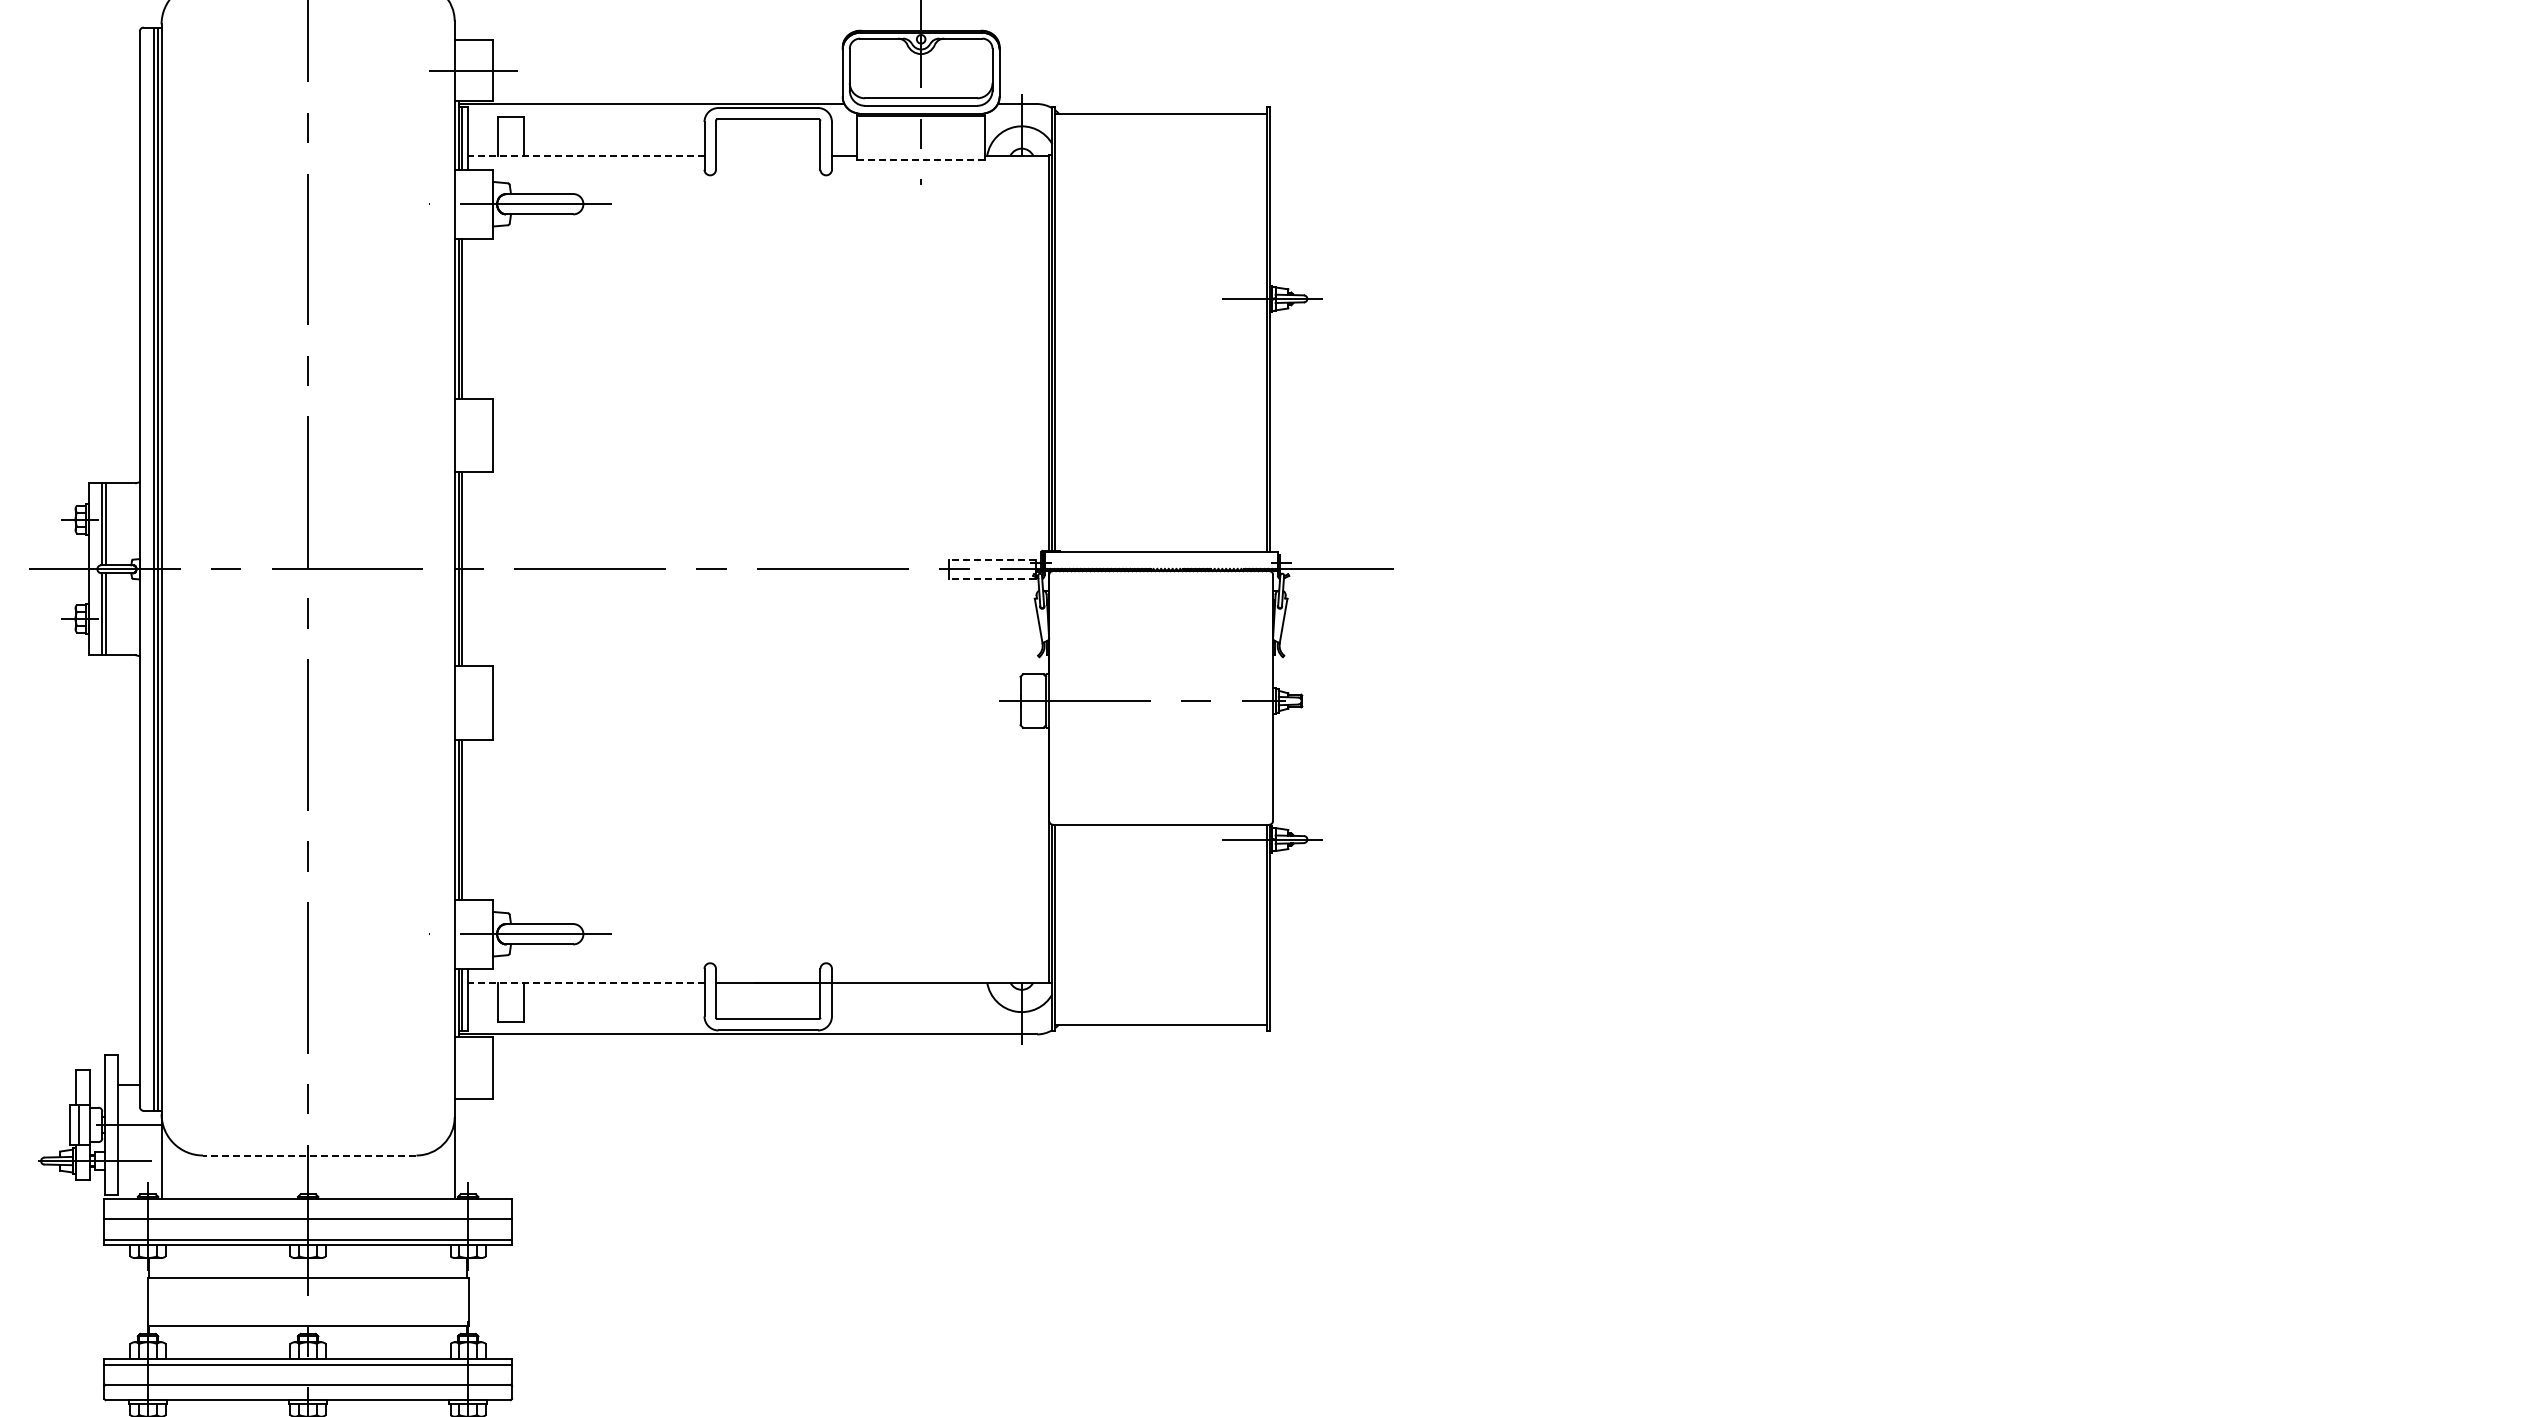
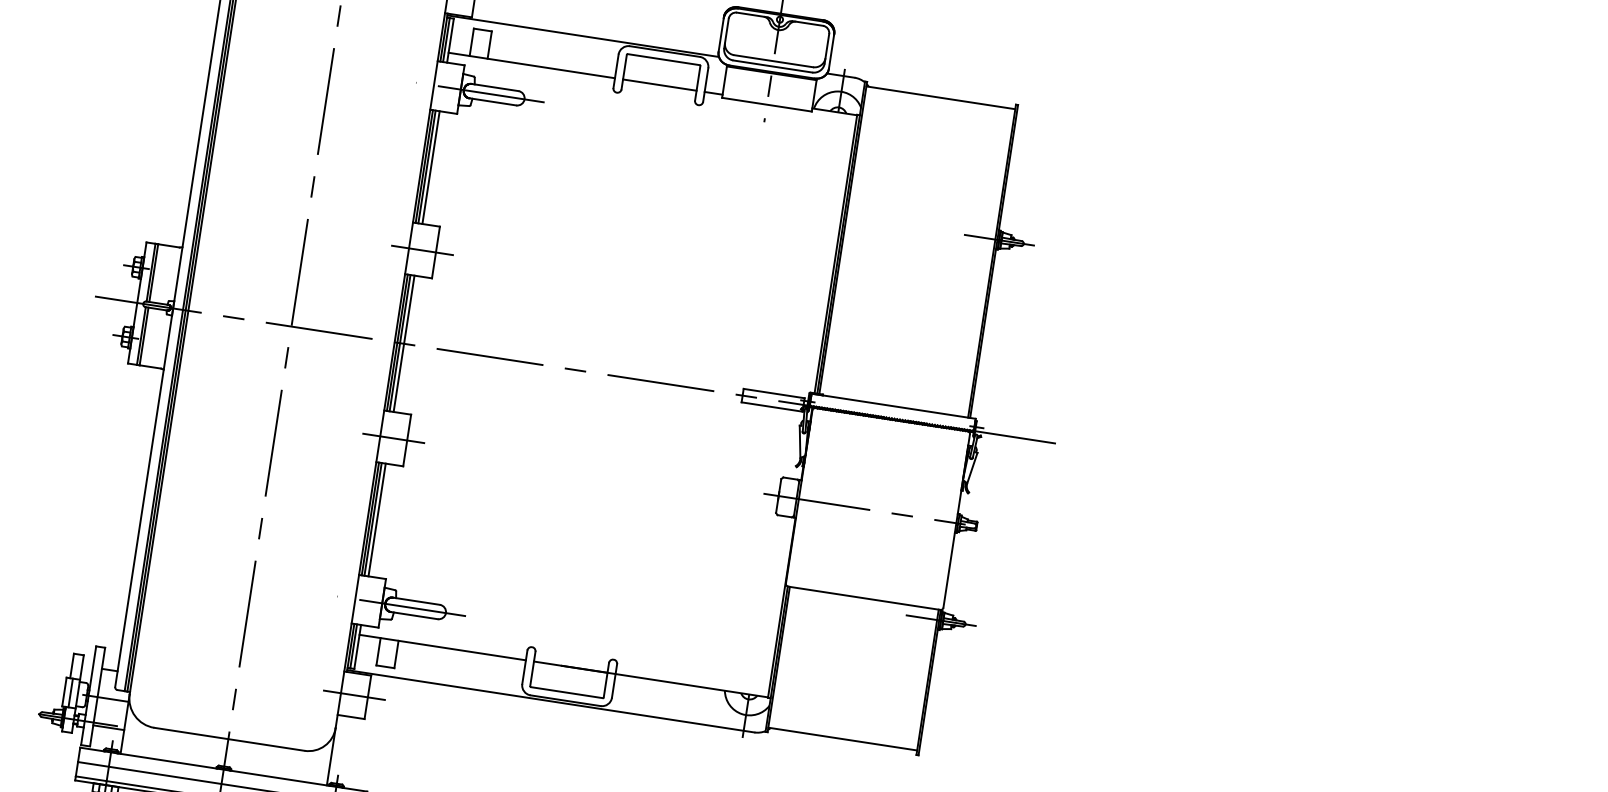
line: (585, 155) -> (531, 65), dashed -> solid
line: (767, 155) -> (659, 84), added
line: (921, 160) -> (767, 105), dashed -> solid
line: (468, 318) -> (431, 167), added
line: (473, 435) -> (422, 250), added
line: (992, 559) -> (774, 393), dashed -> solid
line: (468, 569) -> (404, 344), added
line: (992, 578) -> (772, 406), dashed -> solid
line: (473, 702) -> (393, 438), added
line: (468, 819) -> (377, 519), added
line: (585, 982) -> (442, 647), dashed -> solid
line: (473, 1067) -> (354, 695), added
line: (309, 1155) -> (229, 739), dashed -> solid
line: (139, 1165) -> (108, 728), added

